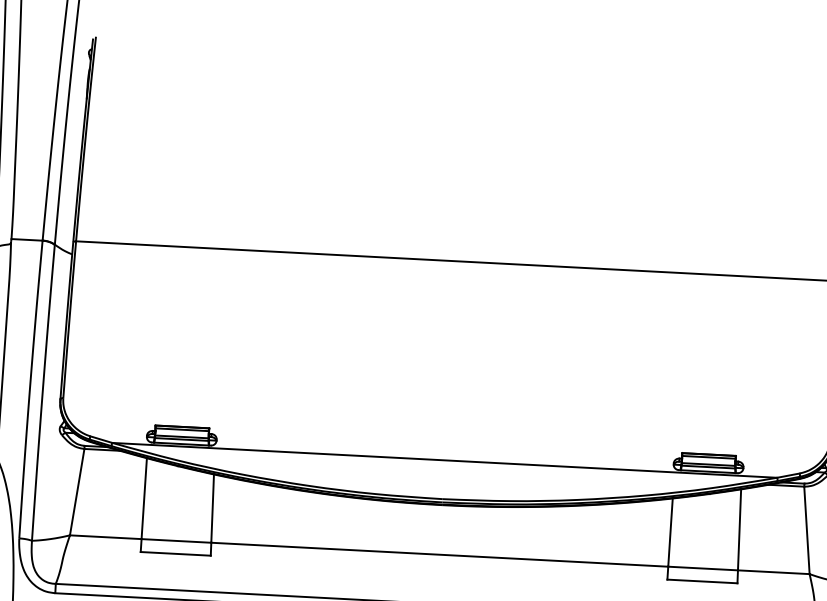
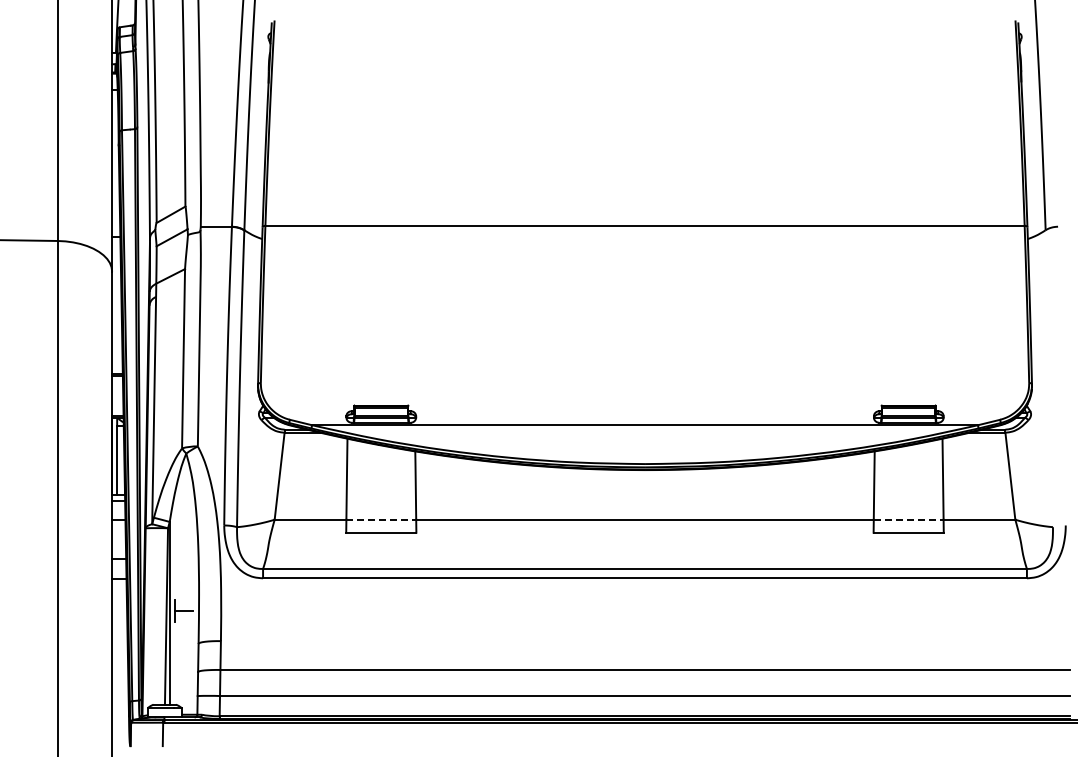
line: (176, 540) -> (381, 519), solid -> dashed
line: (702, 568) -> (908, 519), solid -> dashed

